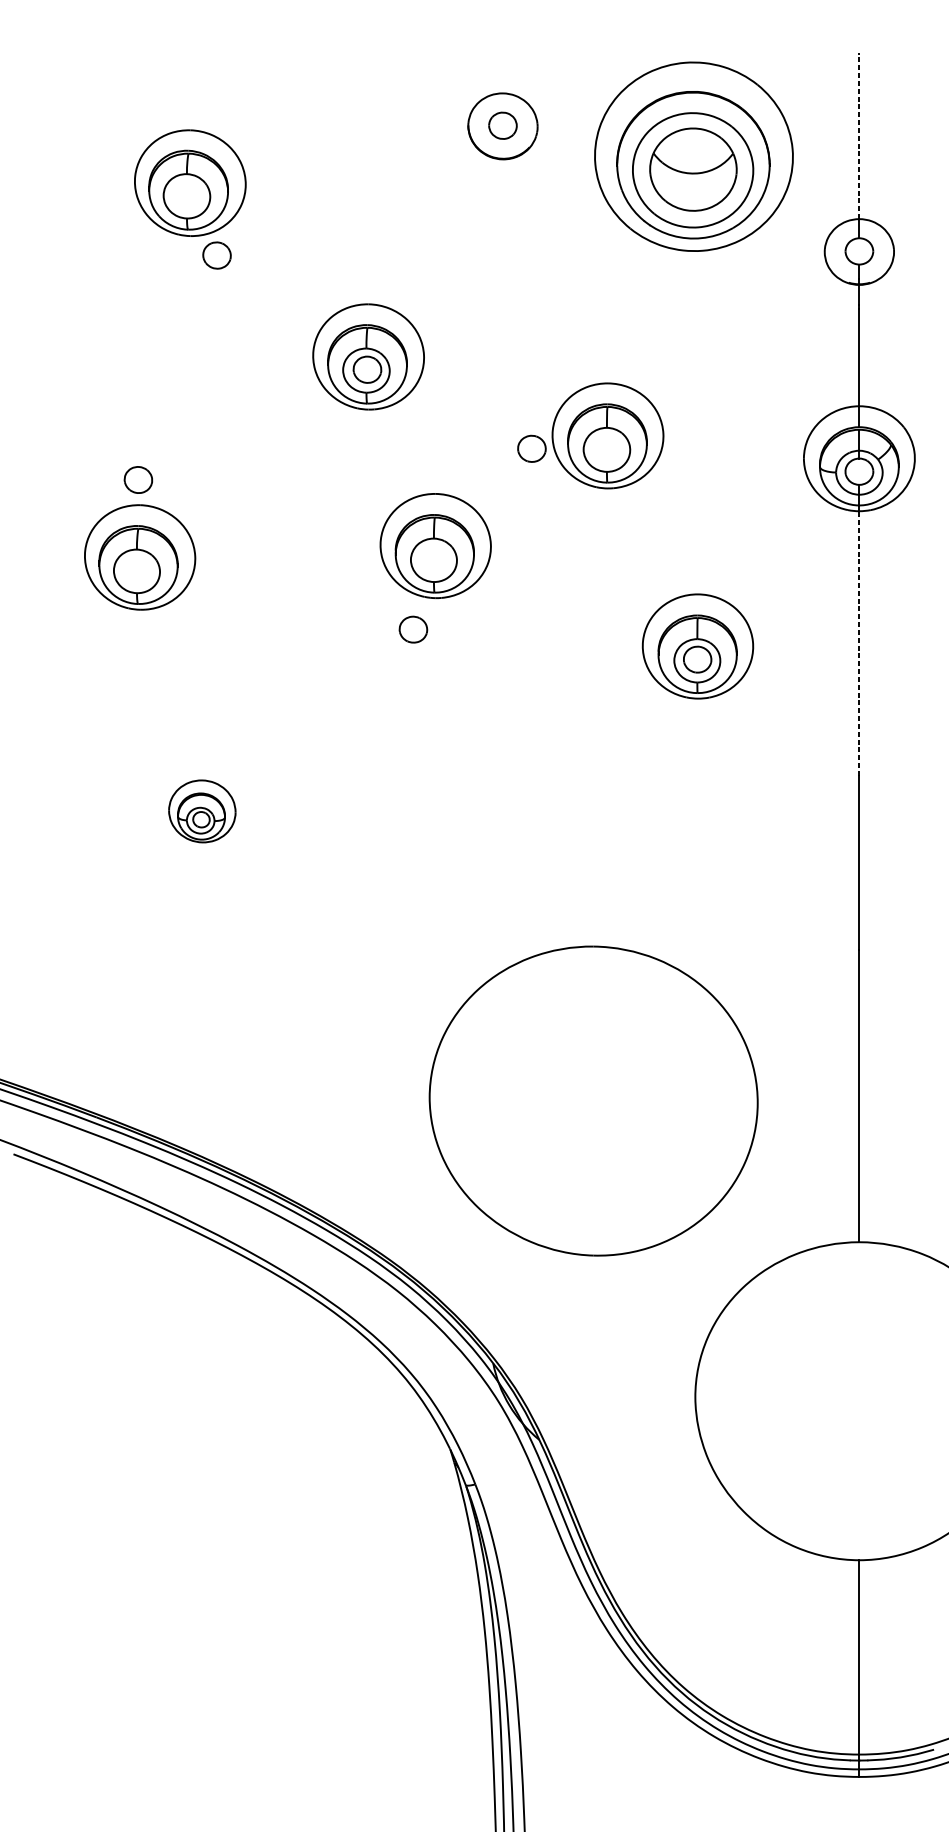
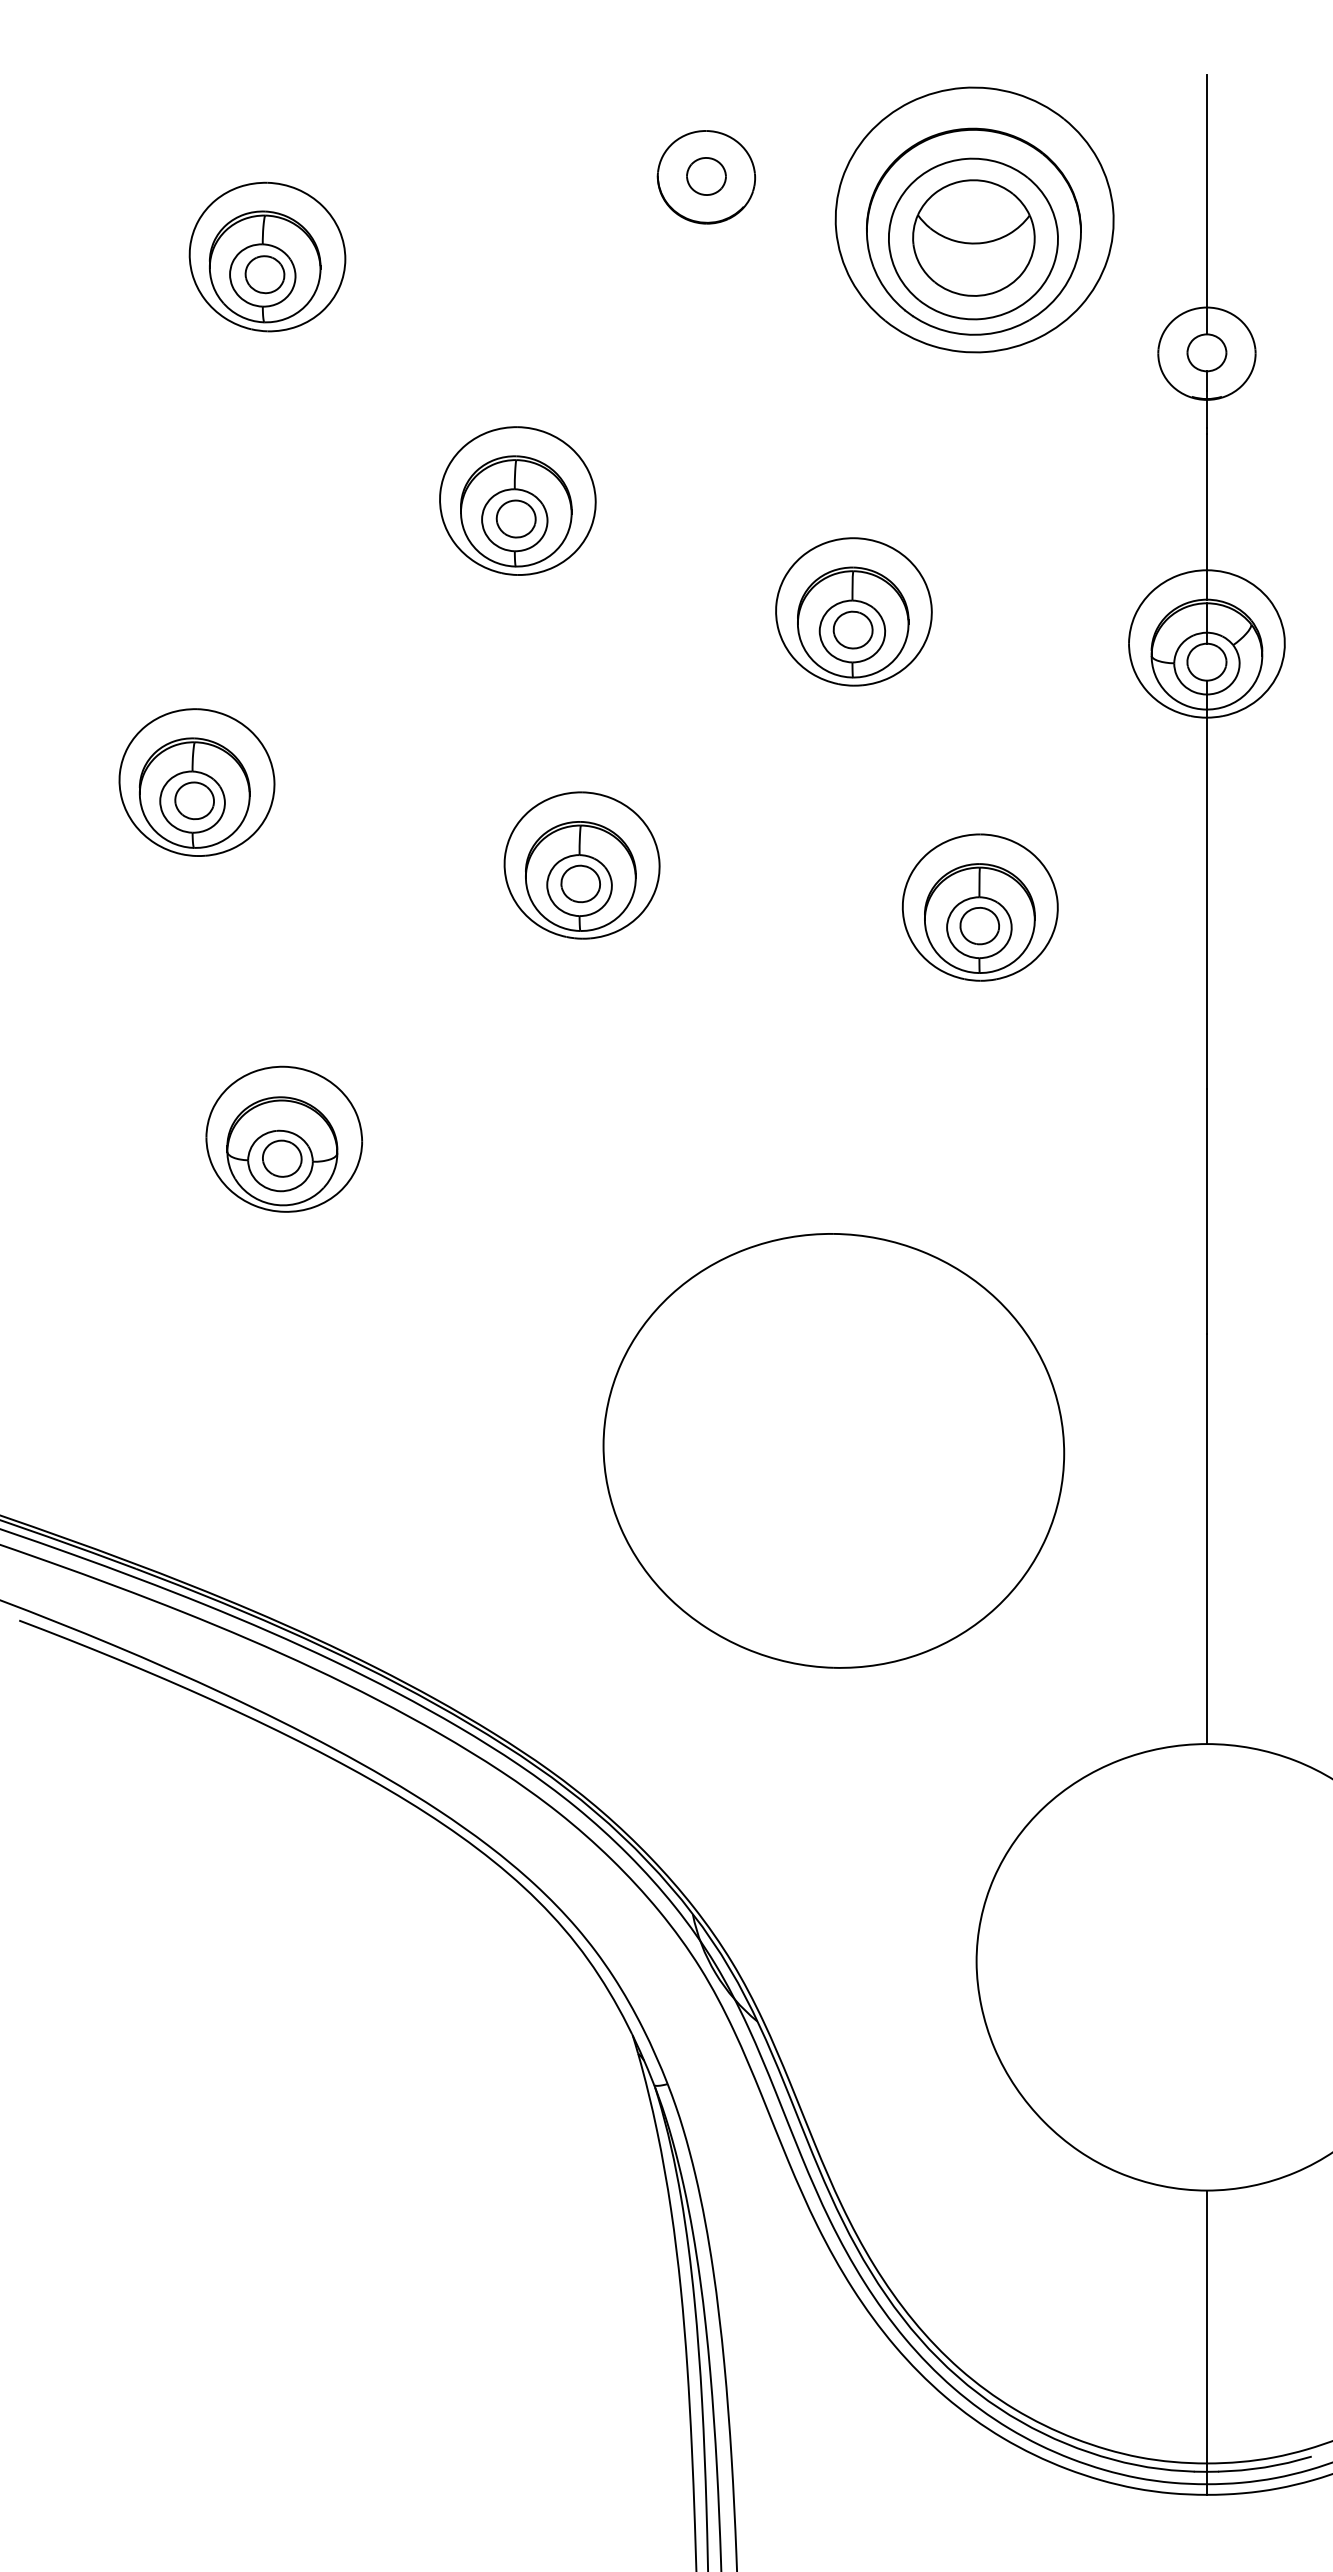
line: (859, 135) -> (1206, 190), dashed -> solid
part: (216, 255) -> (264, 274), moved
part: (531, 448) -> (852, 629), moved
part: (138, 479) -> (194, 800), moved
part: (435, 546) -> (581, 865), moved
line: (859, 643) -> (1206, 903), dashed -> solid
part: (202, 810) -> (284, 1138), size x1.67
part: (593, 1100) -> (833, 1450), moved

